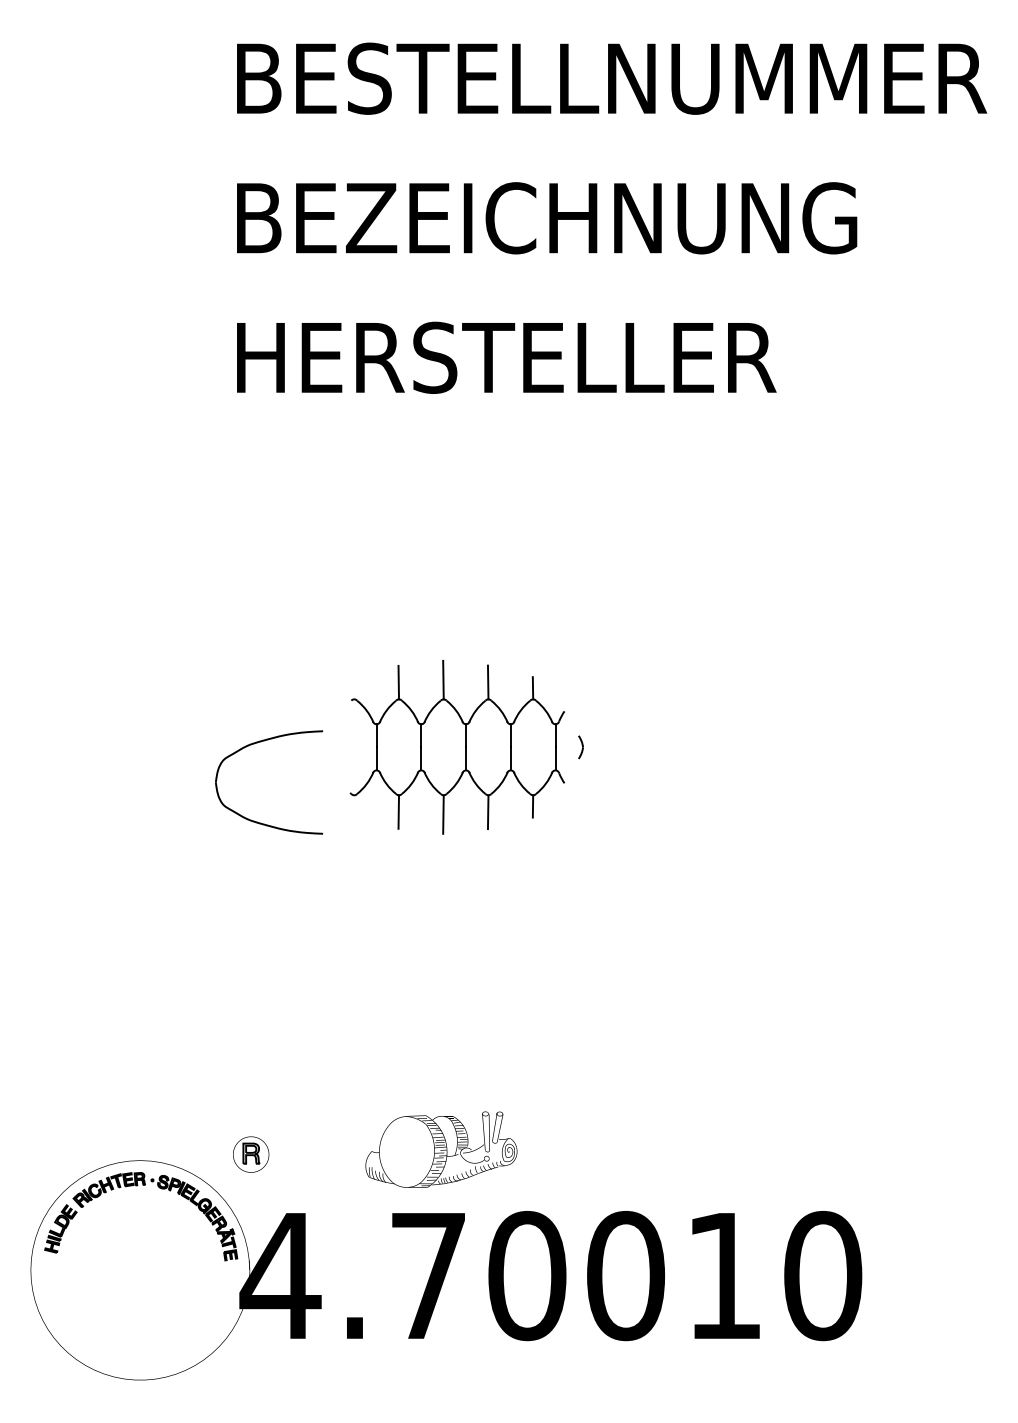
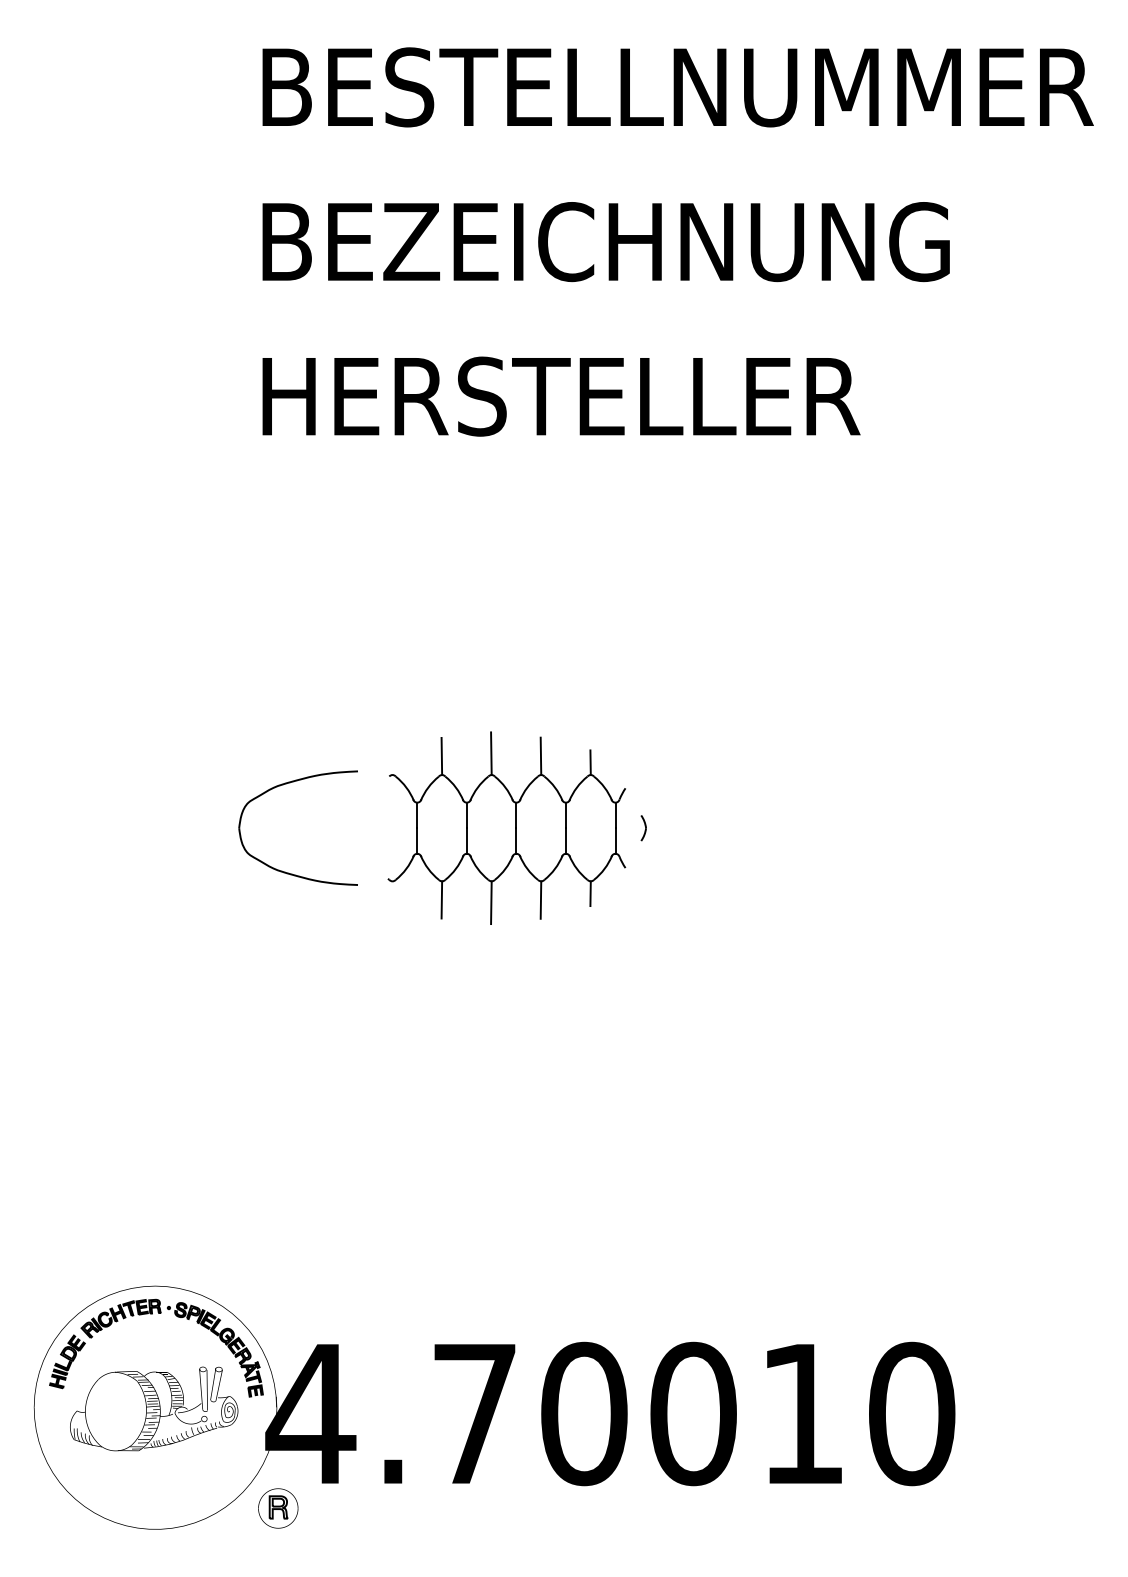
part: (255, 743) -> (283, 785), moved
part: (441, 1149) -> (154, 1408), moved
part: (251, 1154) -> (278, 1508), moved

